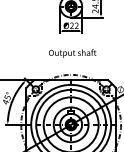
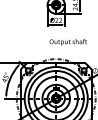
text: (71, 53) -> (67, 42), moved

